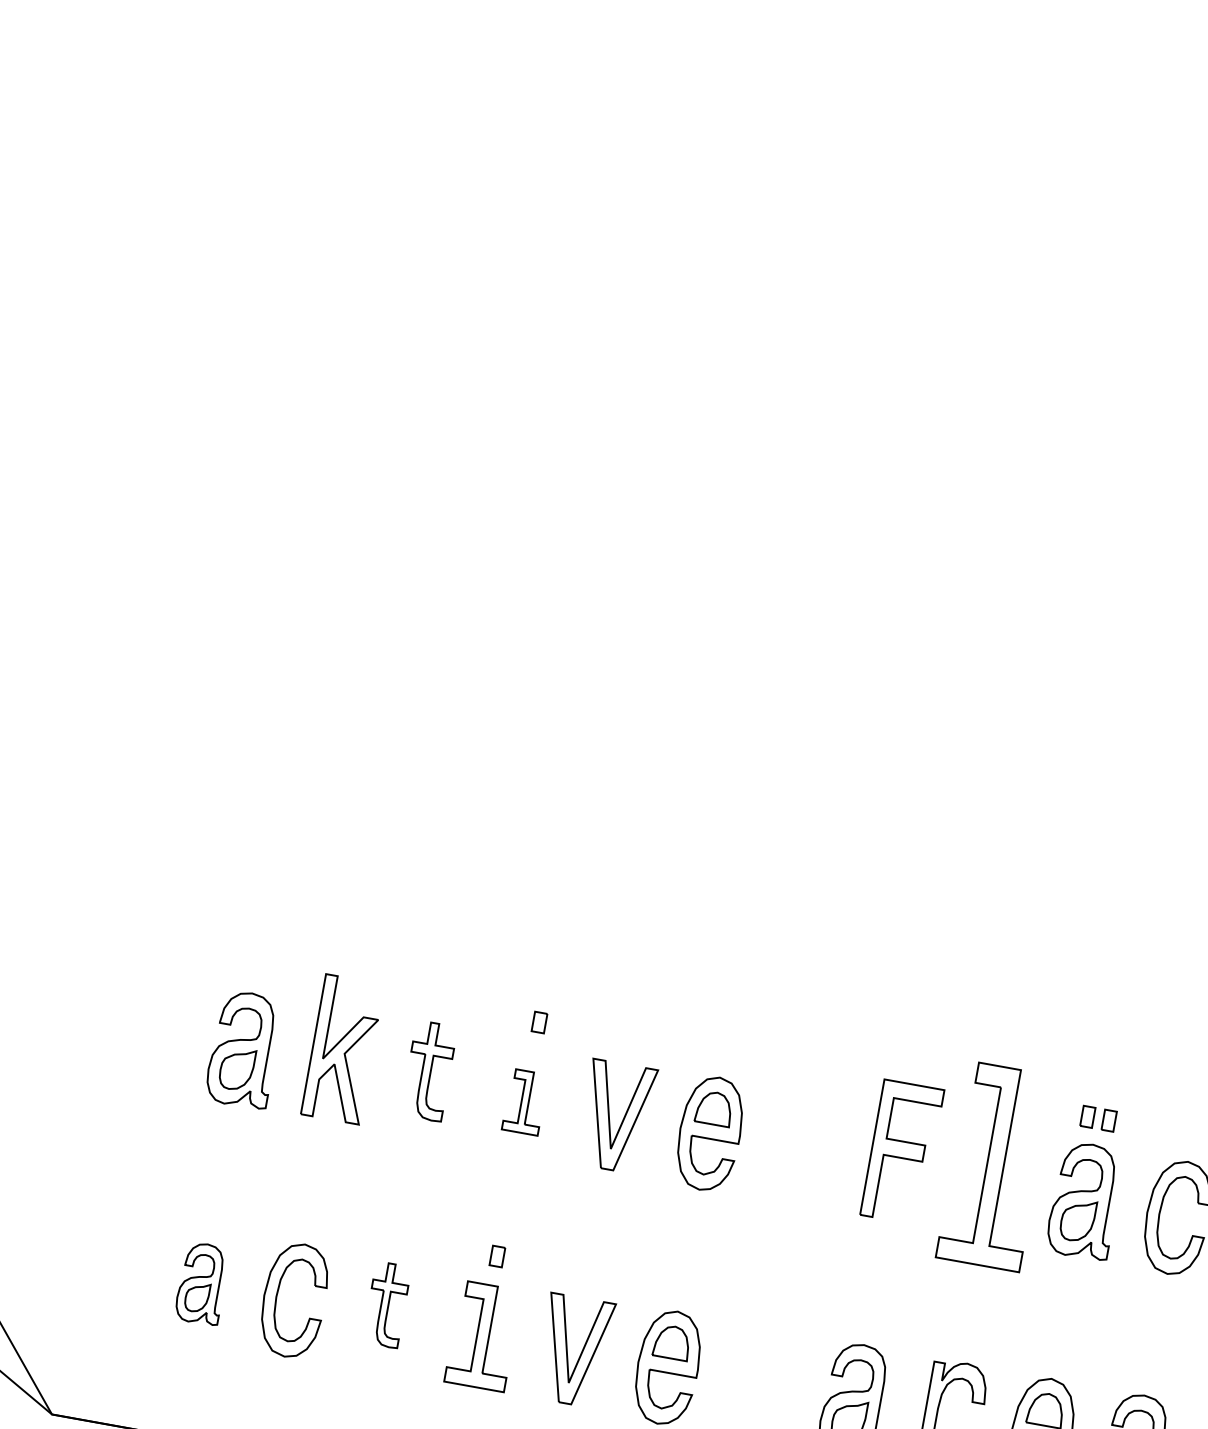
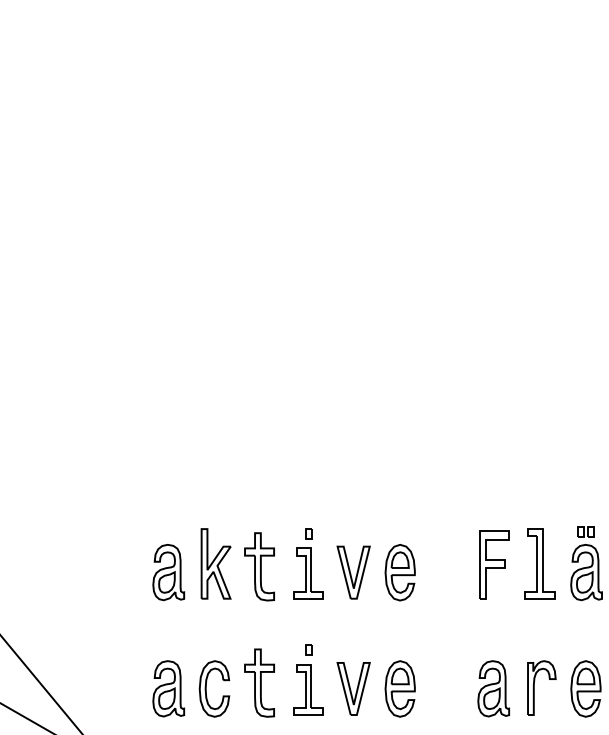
part: (428, 1070) -> (259, 566), size x1.43
part: (525, 1102) -> (308, 573), size x1.67
part: (993, 1165) -> (539, 563), size x0.71
part: (201, 1282) -> (168, 688), size x1.43
part: (386, 1303) -> (259, 682), size x1.67

